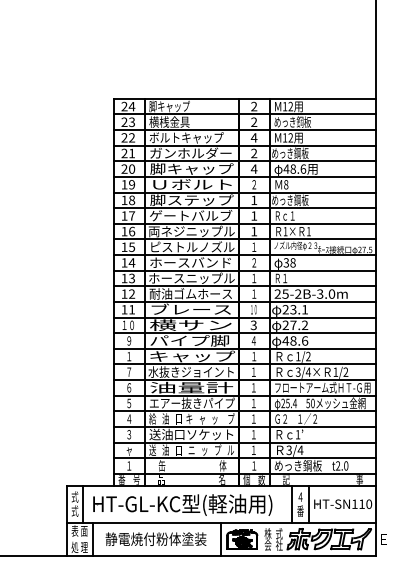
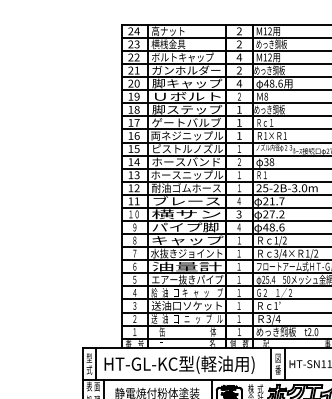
text: (169, 106) -> (168, 31), 脚キャップ -> 高ナット
text: (253, 309) -> (238, 201), １０ -> ４
text: (299, 309) -> (277, 201), 23.1 -> 21.7
text: (129, 356) -> (135, 240), １ -> ８
text: (128, 450) -> (134, 319), ャ -> ２
text: (74, 496) -> (88, 357), 式 -> 型
text: (300, 496) -> (278, 357), ４ -> 図

